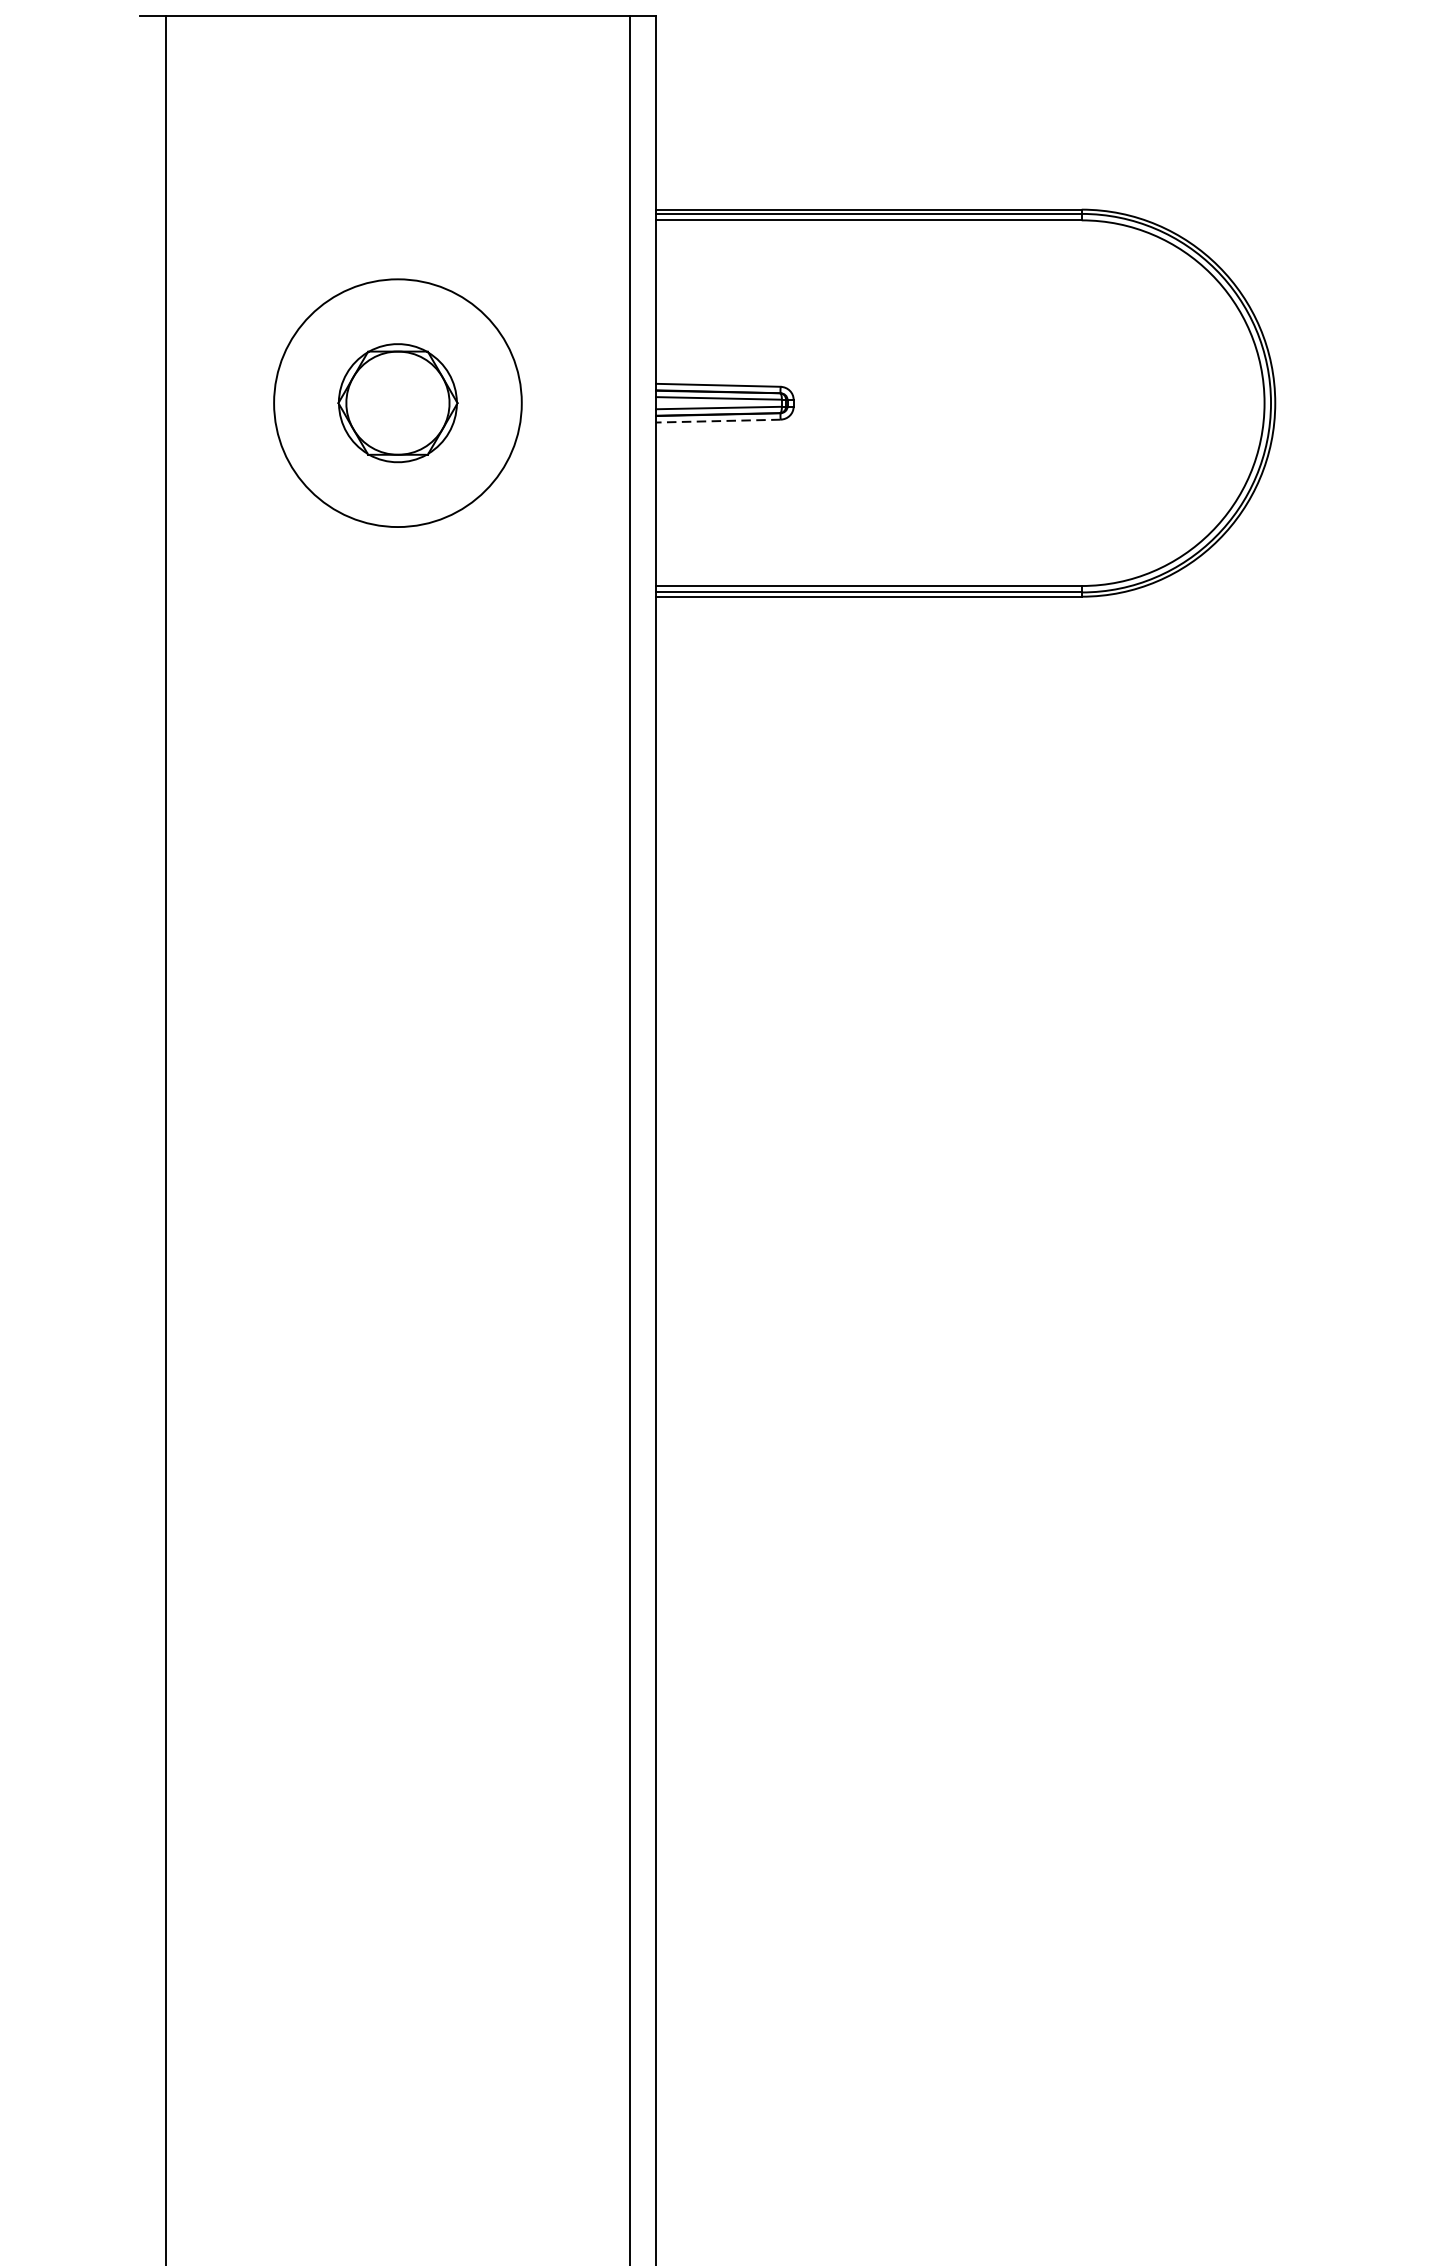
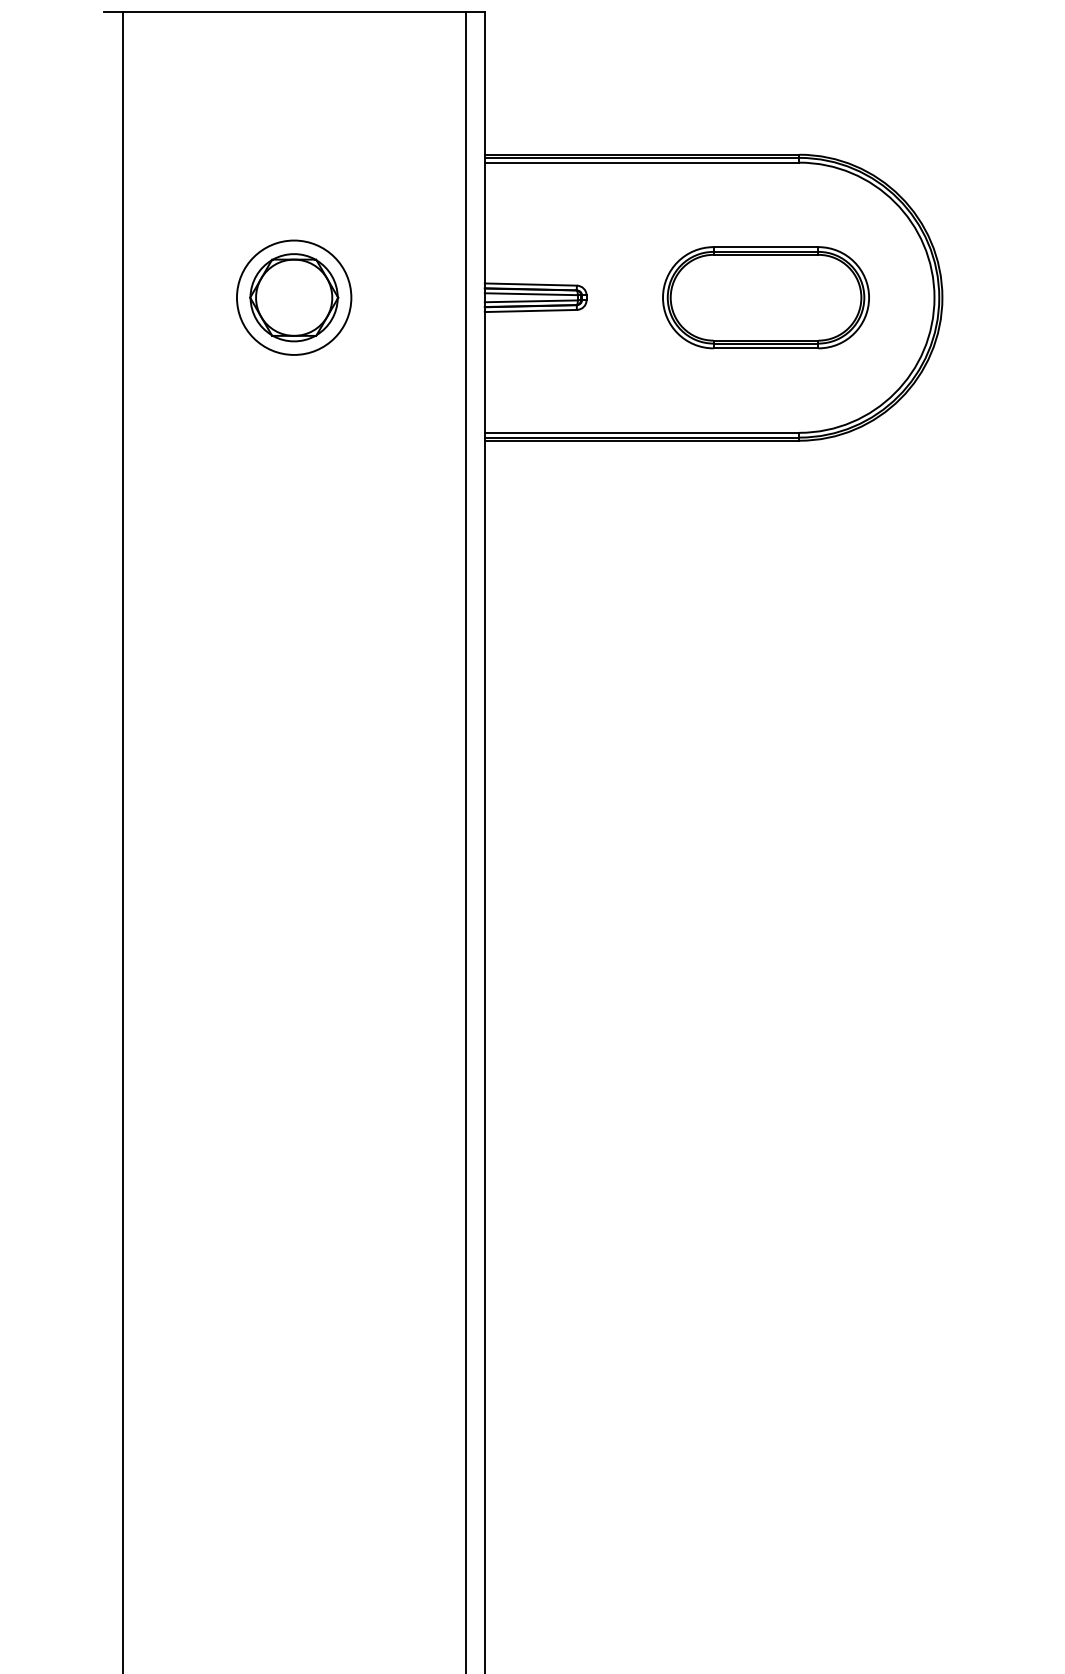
circle: (397, 402) -> (293, 297), size x0.62
part: (1035, 402) -> (765, 297), added
line: (717, 421) -> (530, 311), dashed -> solid

